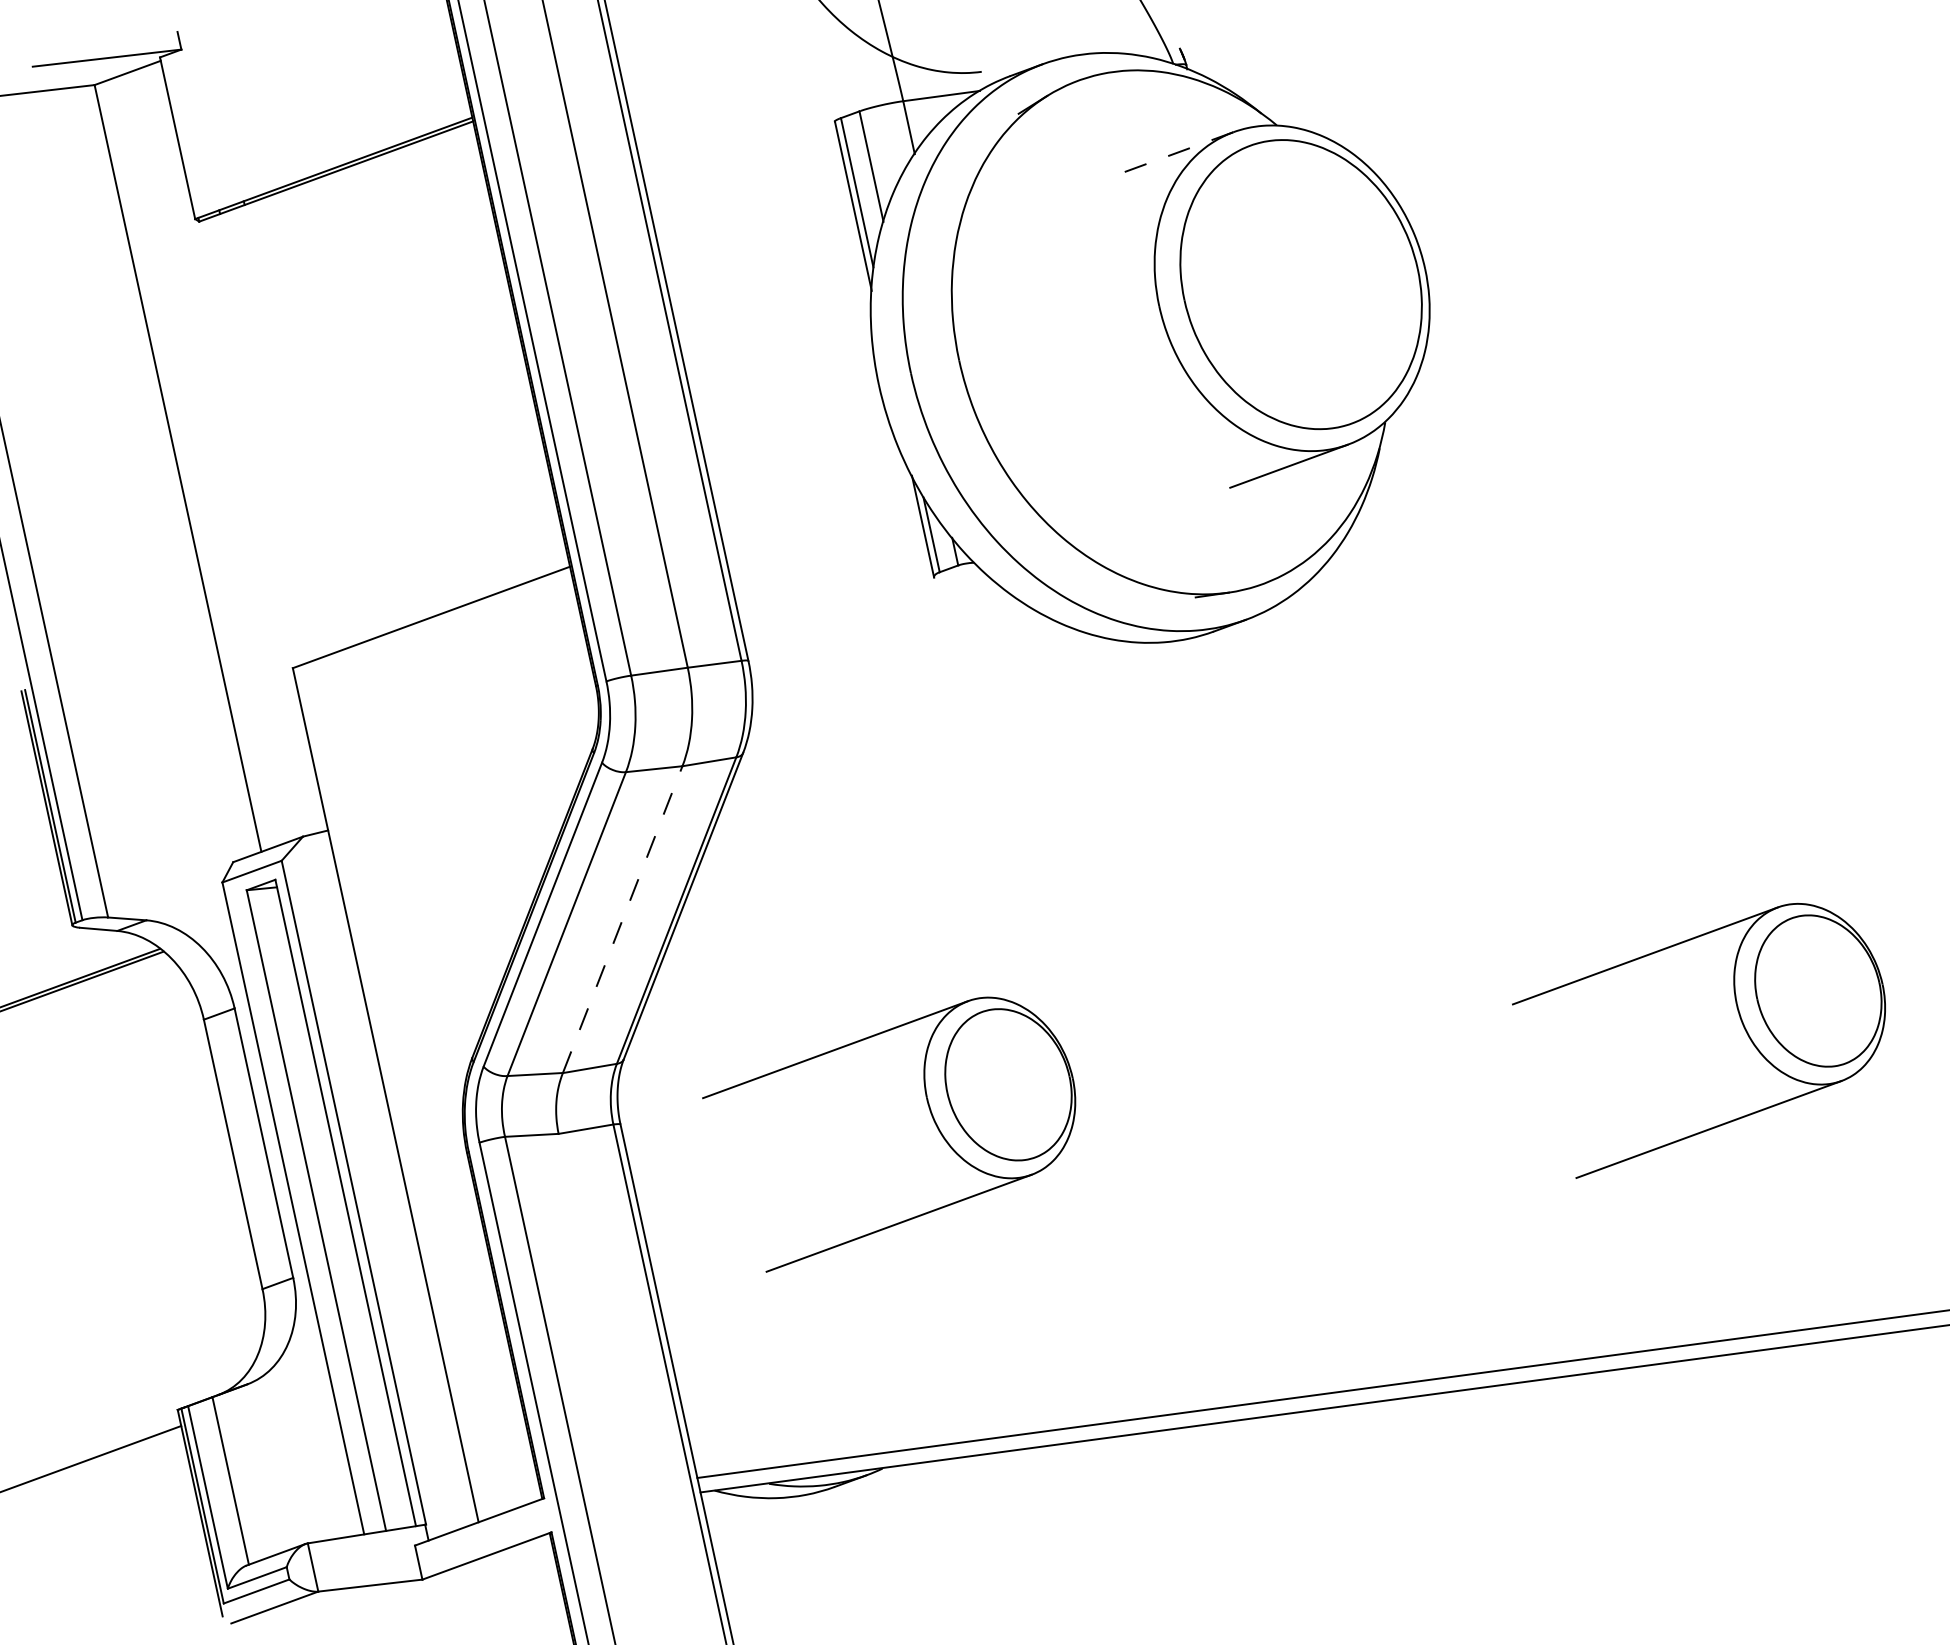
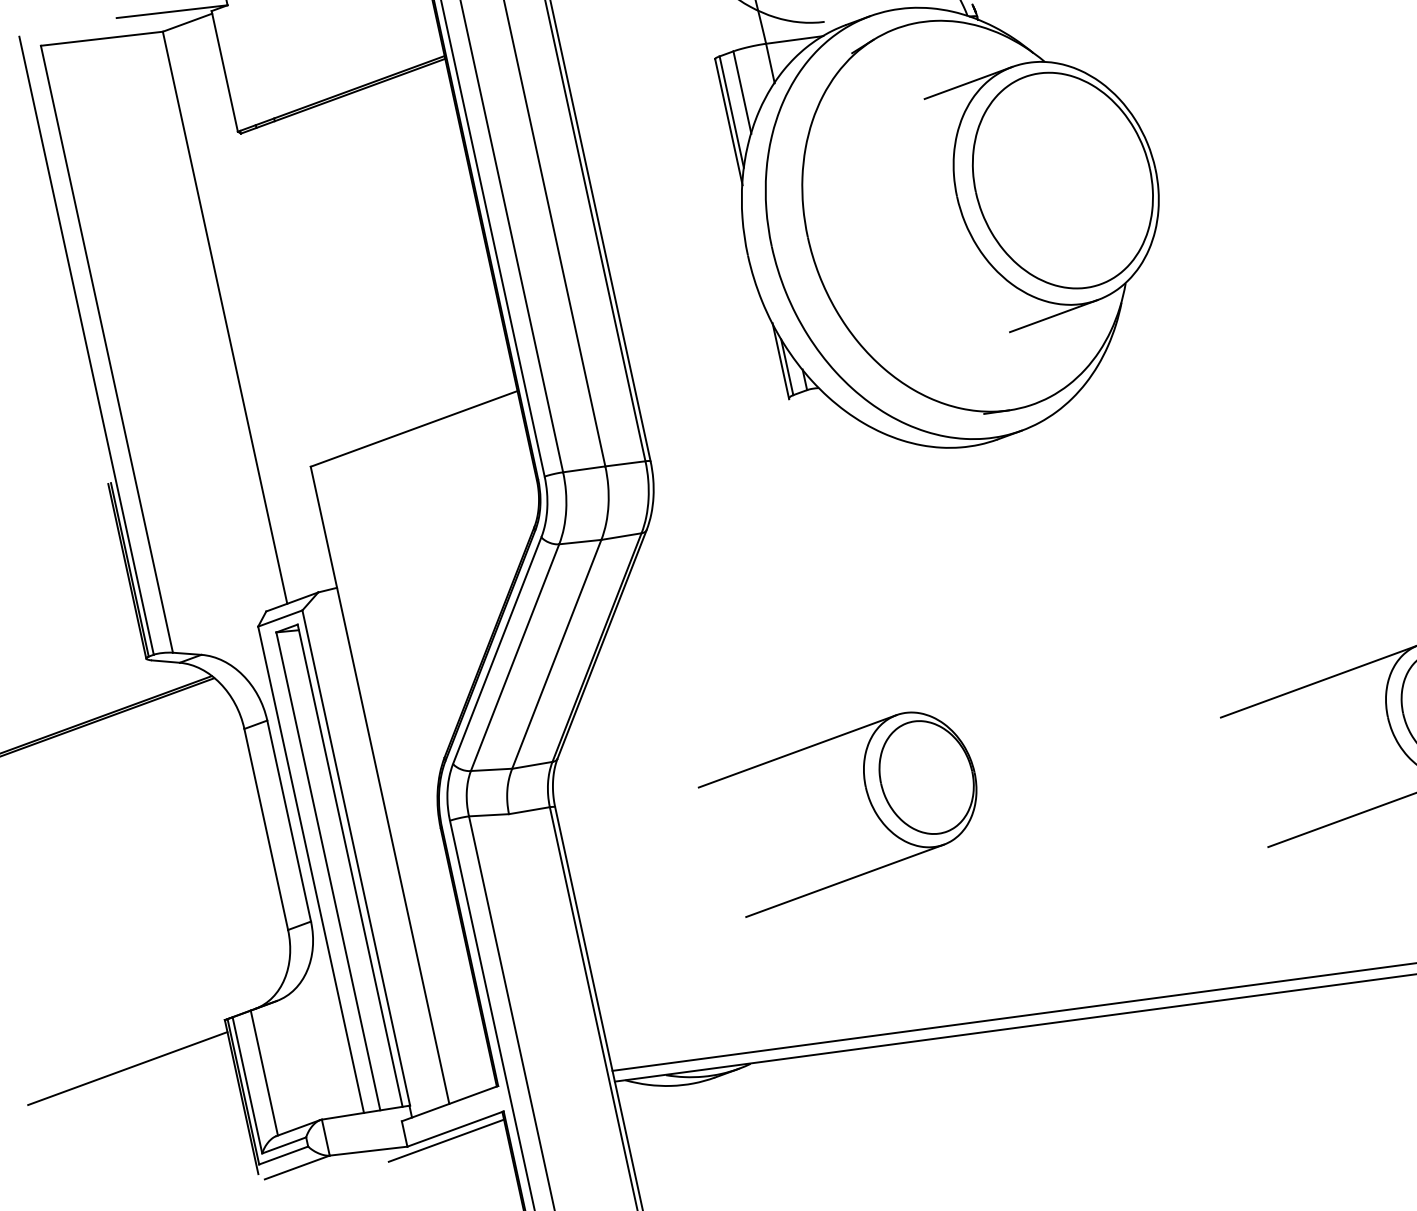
line: (1174, 153) -> (968, 82), dashed -> solid
line: (622, 919) -> (556, 654), dashed -> solid
part: (931, 1116) -> (869, 801), moved
line: (474, 1571) -> (446, 1140), added

